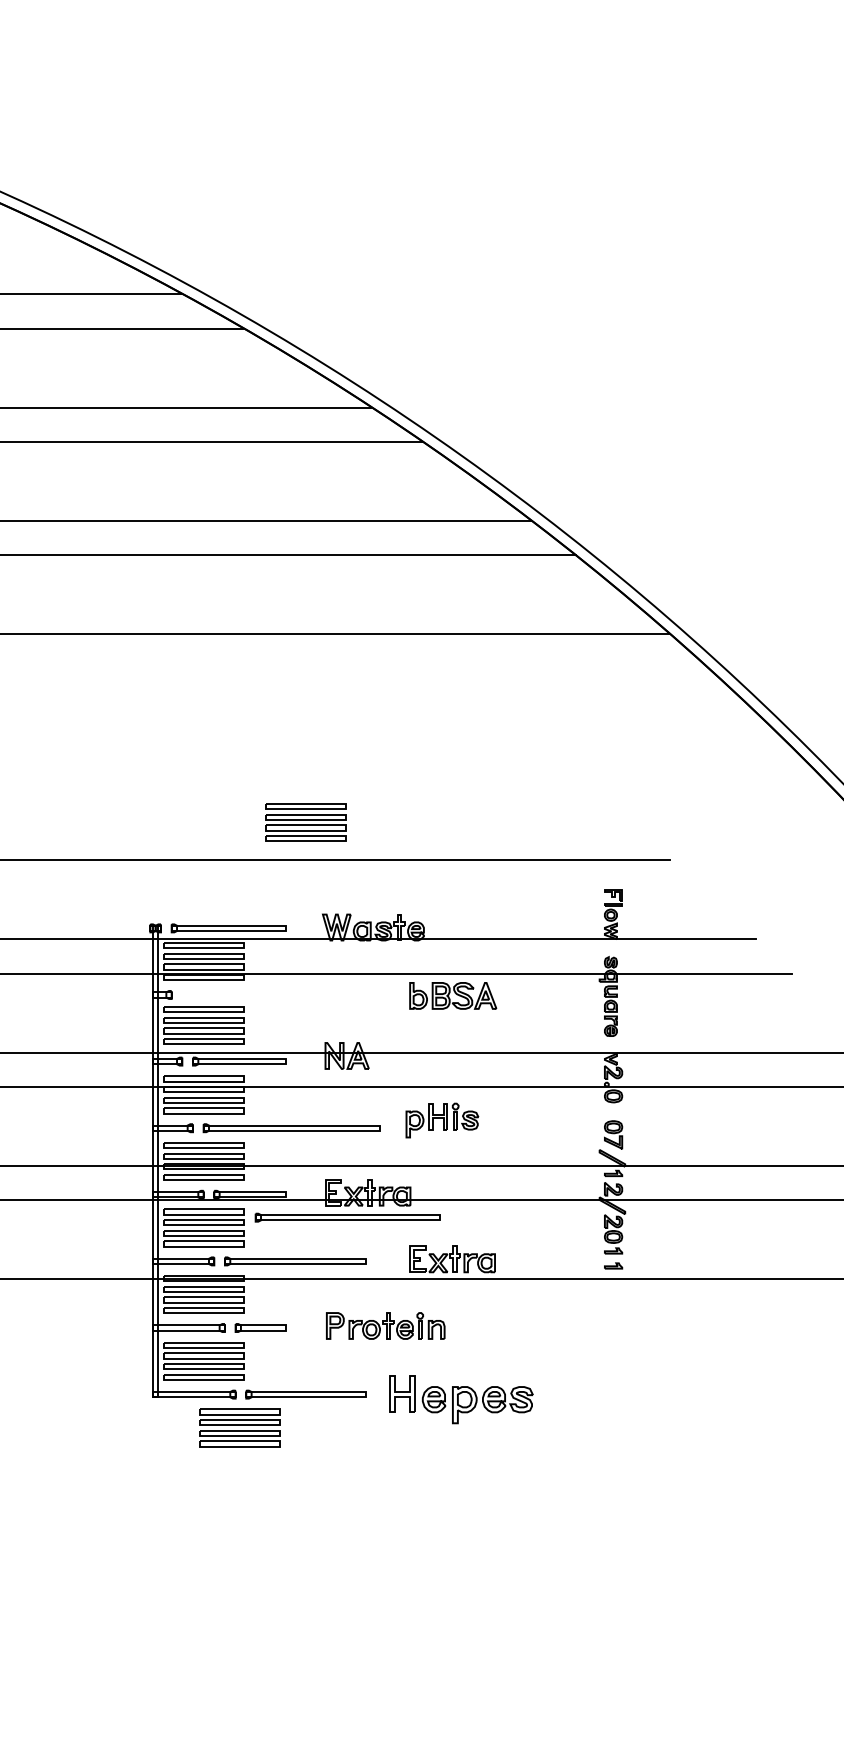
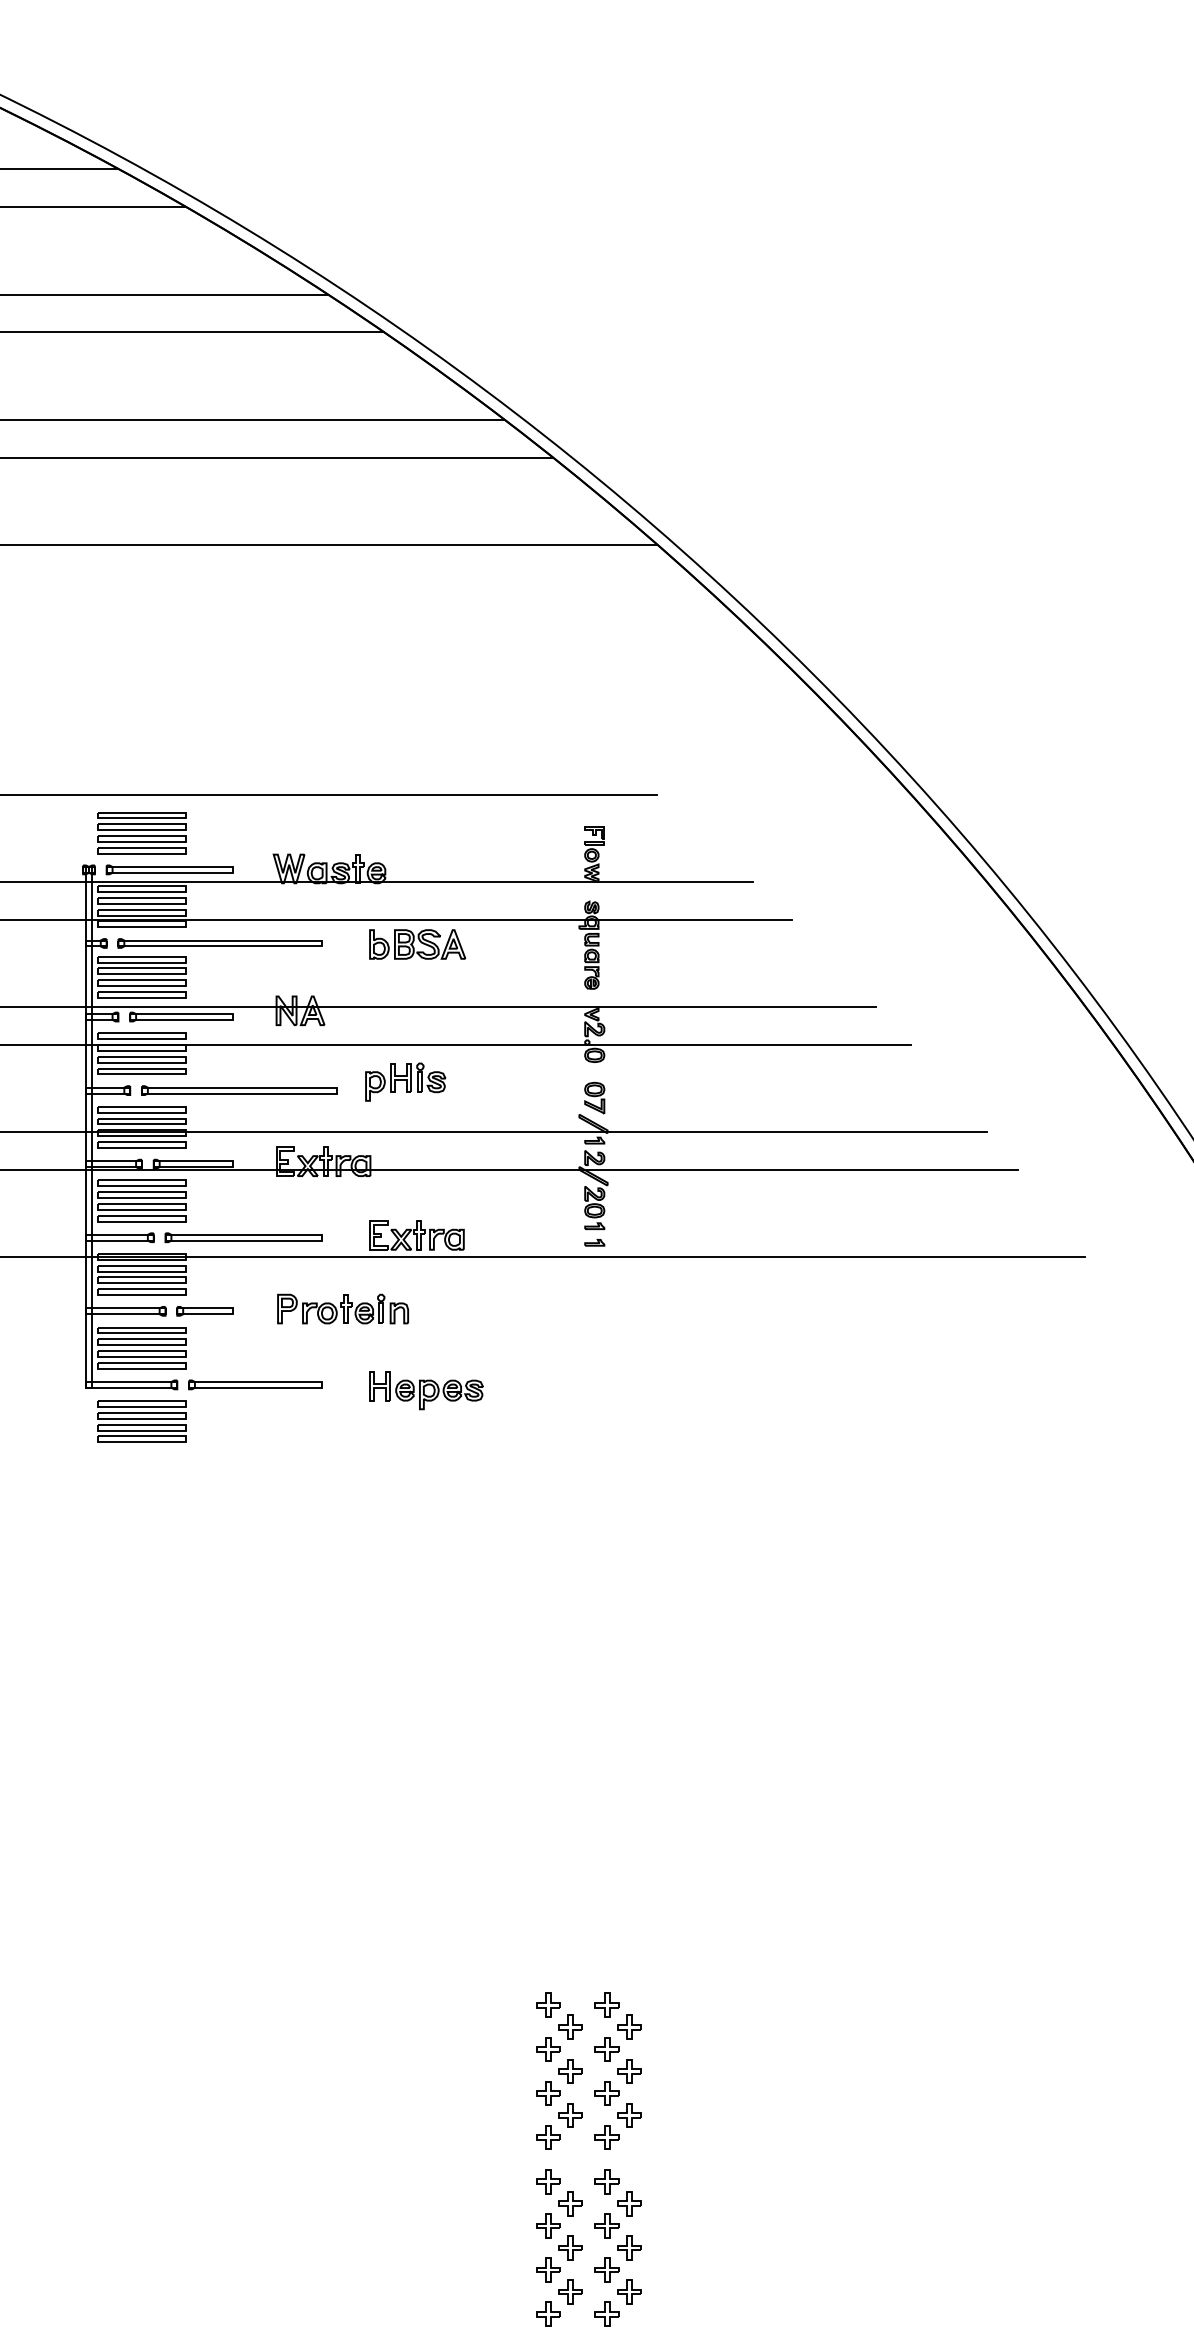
part: (305, 823) -> (141, 833), moved
part: (347, 1217) -> (219, 943), moved
part: (461, 1399) -> (426, 1390), size x0.71
part: (239, 1427) -> (141, 1421), moved

